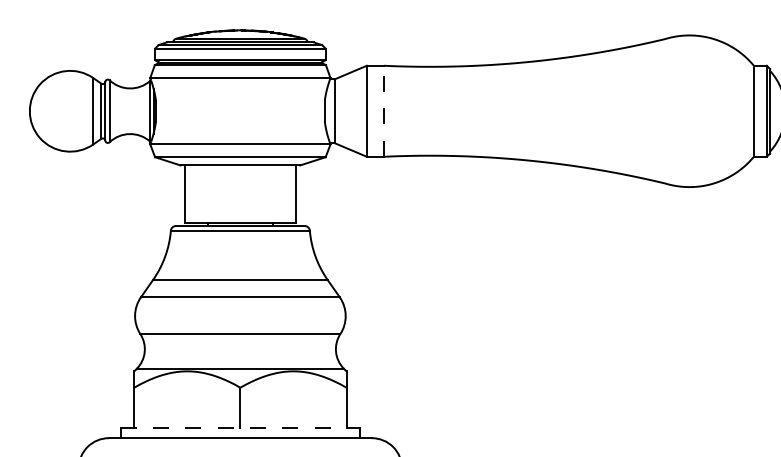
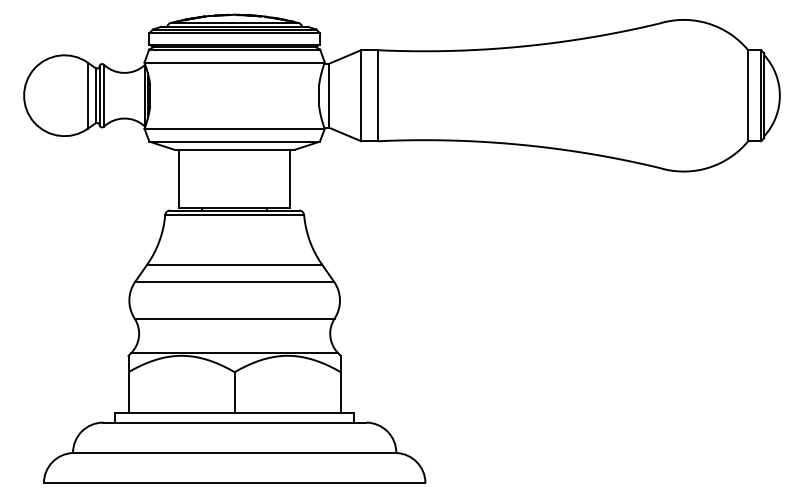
line: (384, 111) -> (378, 95), dashed -> solid
line: (240, 428) -> (234, 412), dashed -> solid

